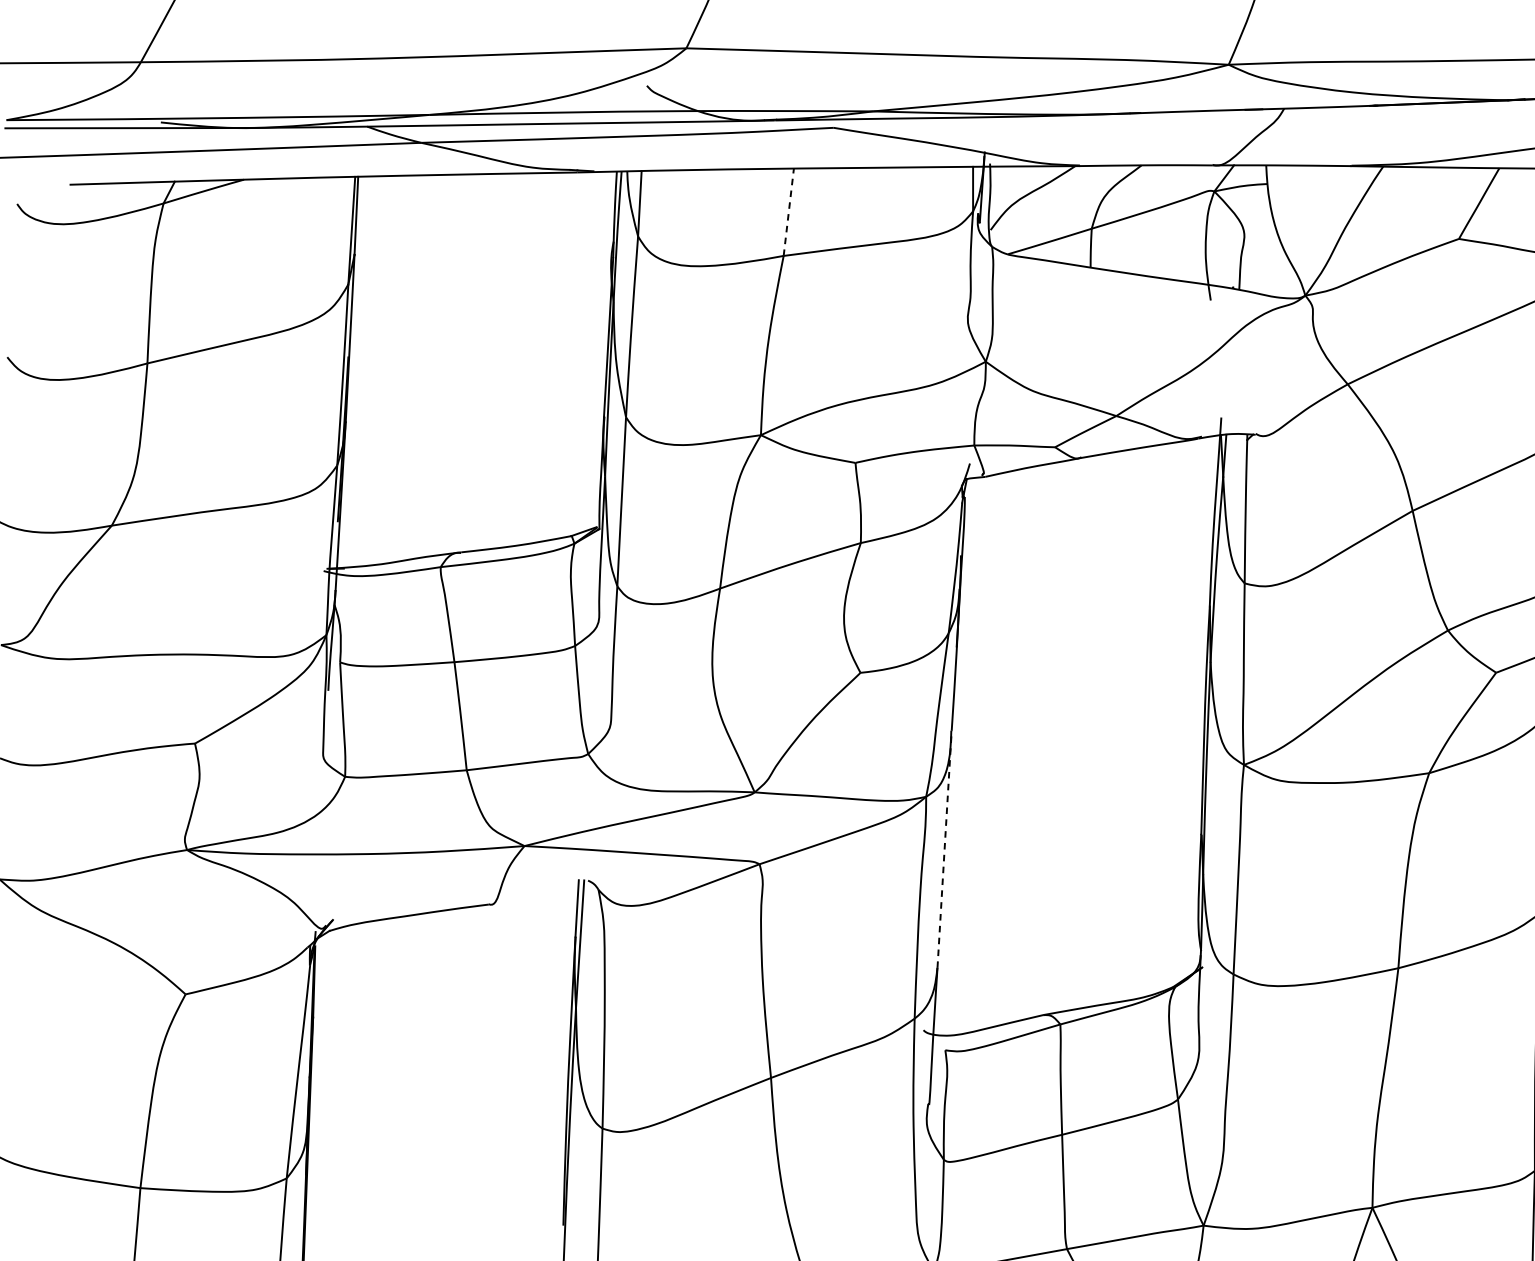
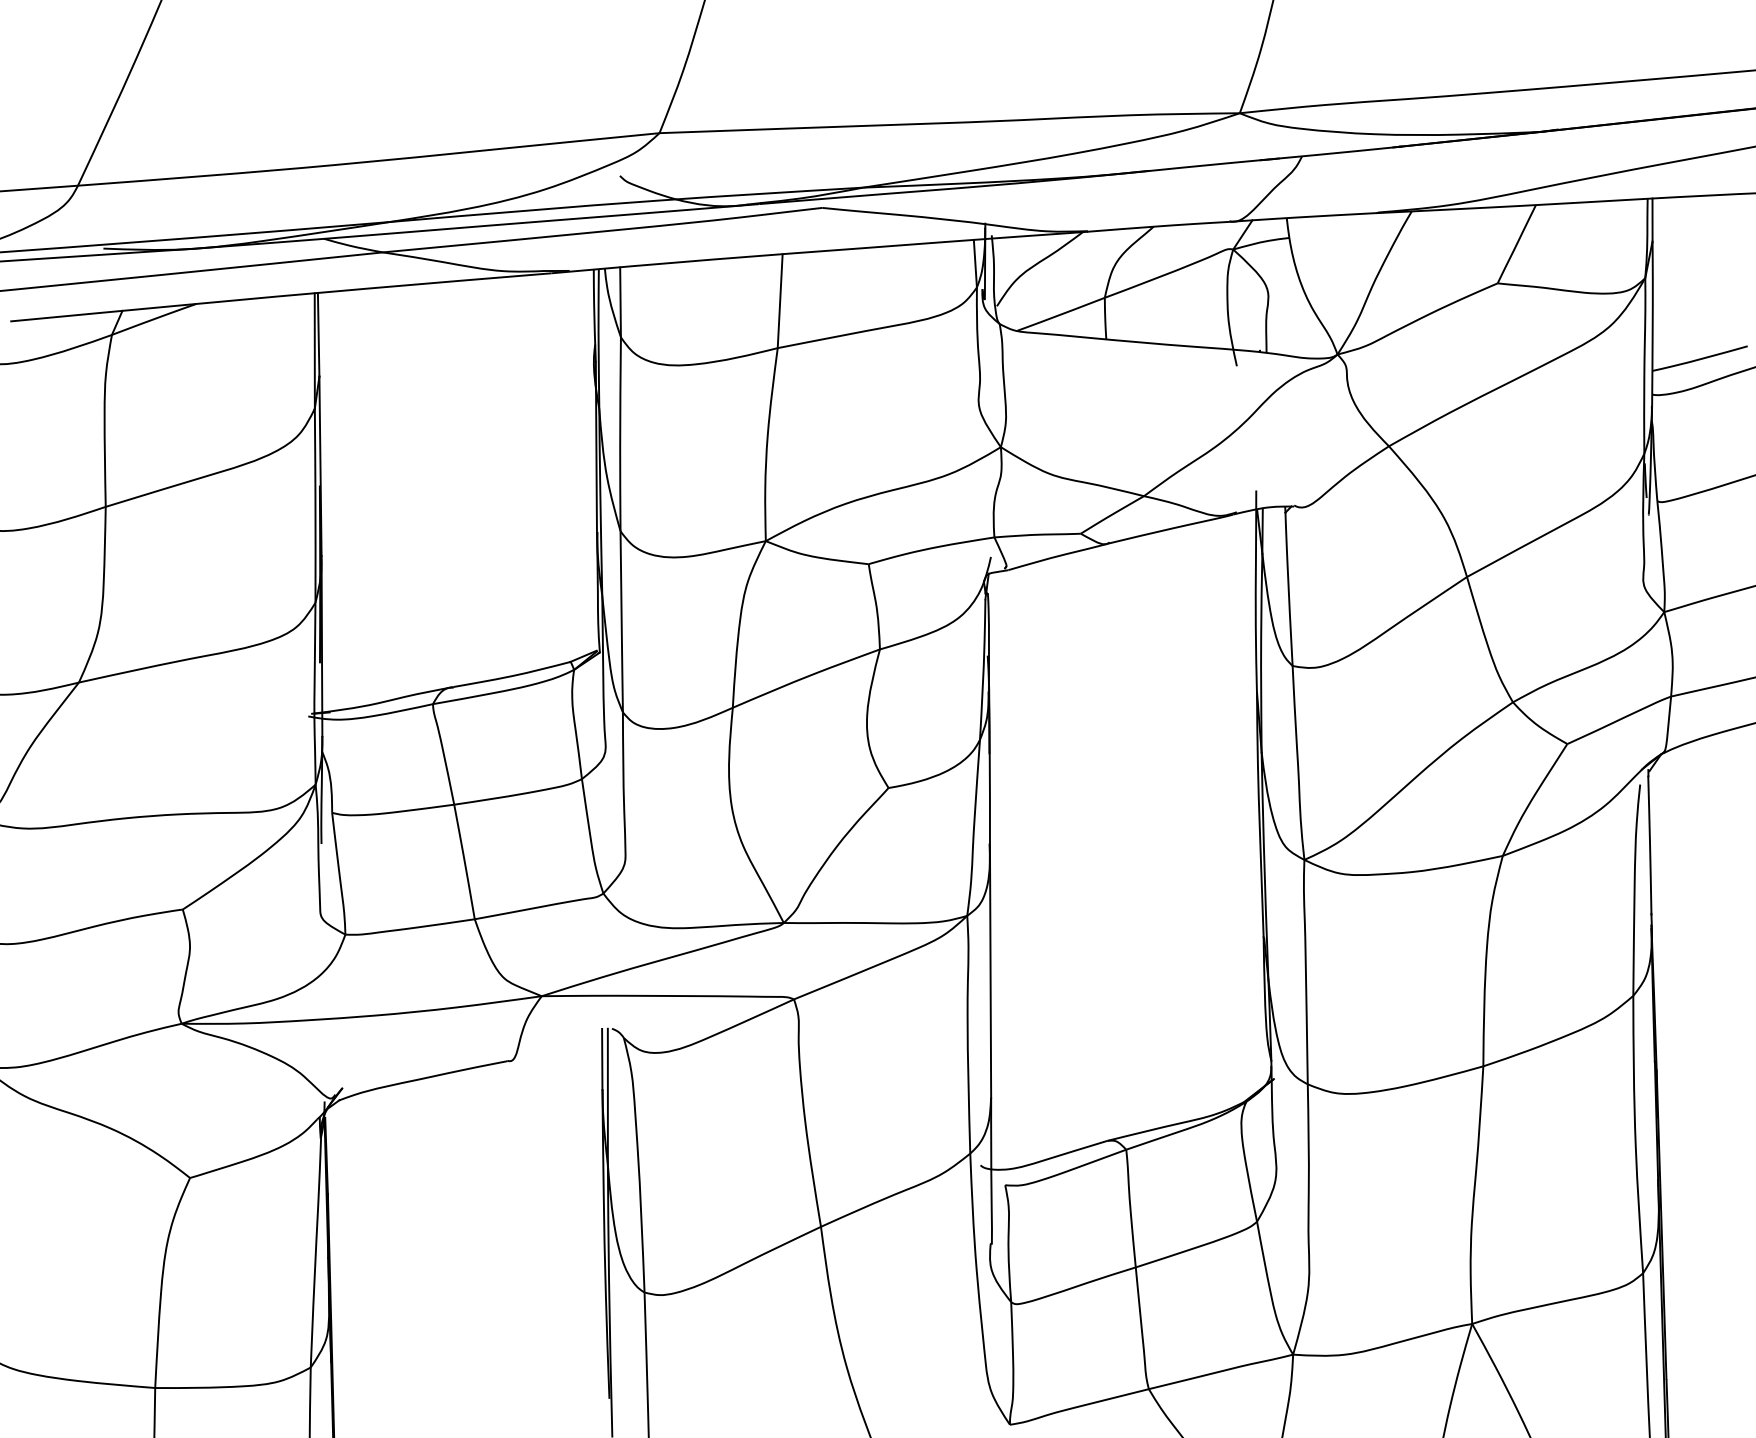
line: (789, 212) -> (780, 301), dashed -> solid
line: (944, 849) -> (990, 970), dashed -> solid

